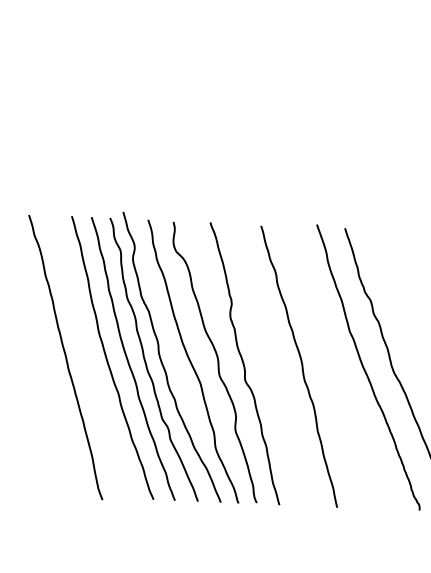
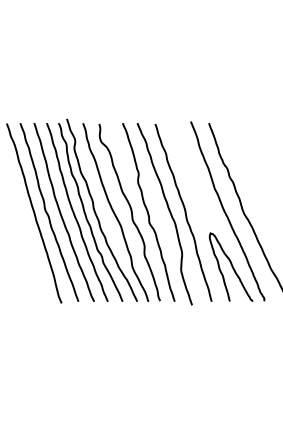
curve: (88, 358) -> (48, 213), added
curve: (277, 366) -> (169, 213), added
curve: (370, 453) -> (231, 266), added

